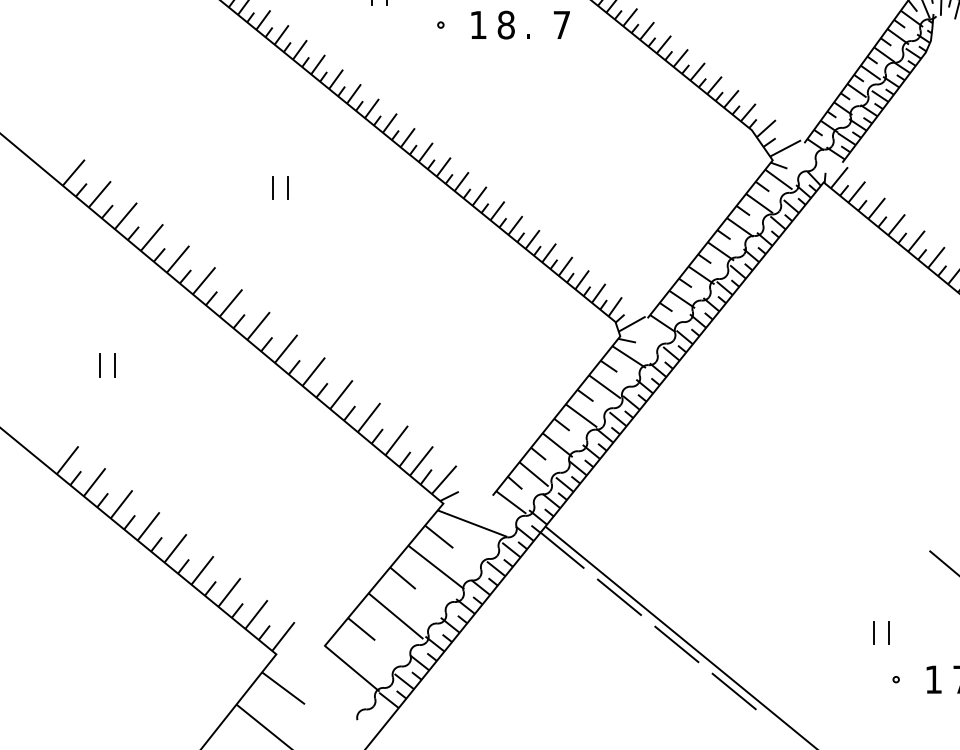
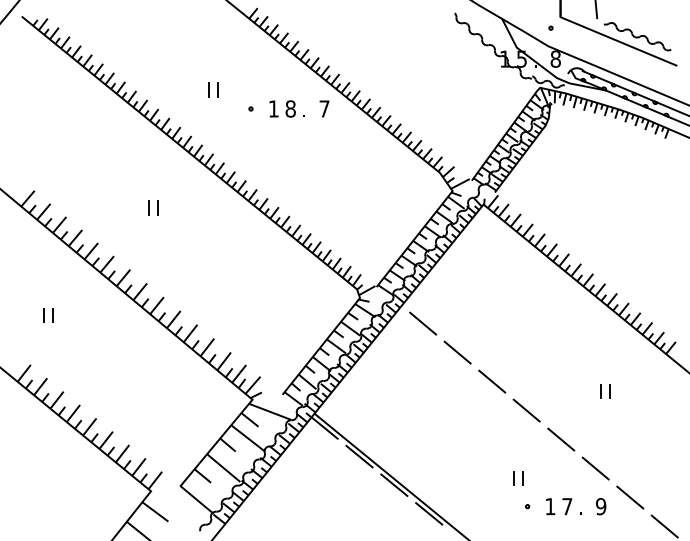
line: (724, 378) -> (423, 323), added
line: (780, 425) -> (457, 352), added
line: (838, 473) -> (492, 381), added
line: (894, 521) -> (526, 410), added

